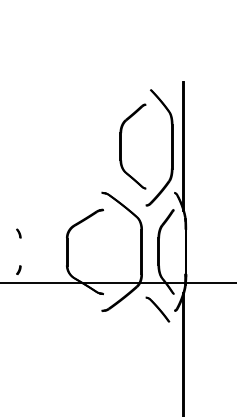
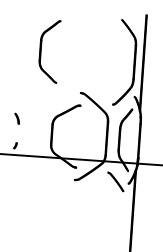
part: (121, 146) -> (40, 50), moved
part: (18, 233) -> (16, 118), size x1.6

